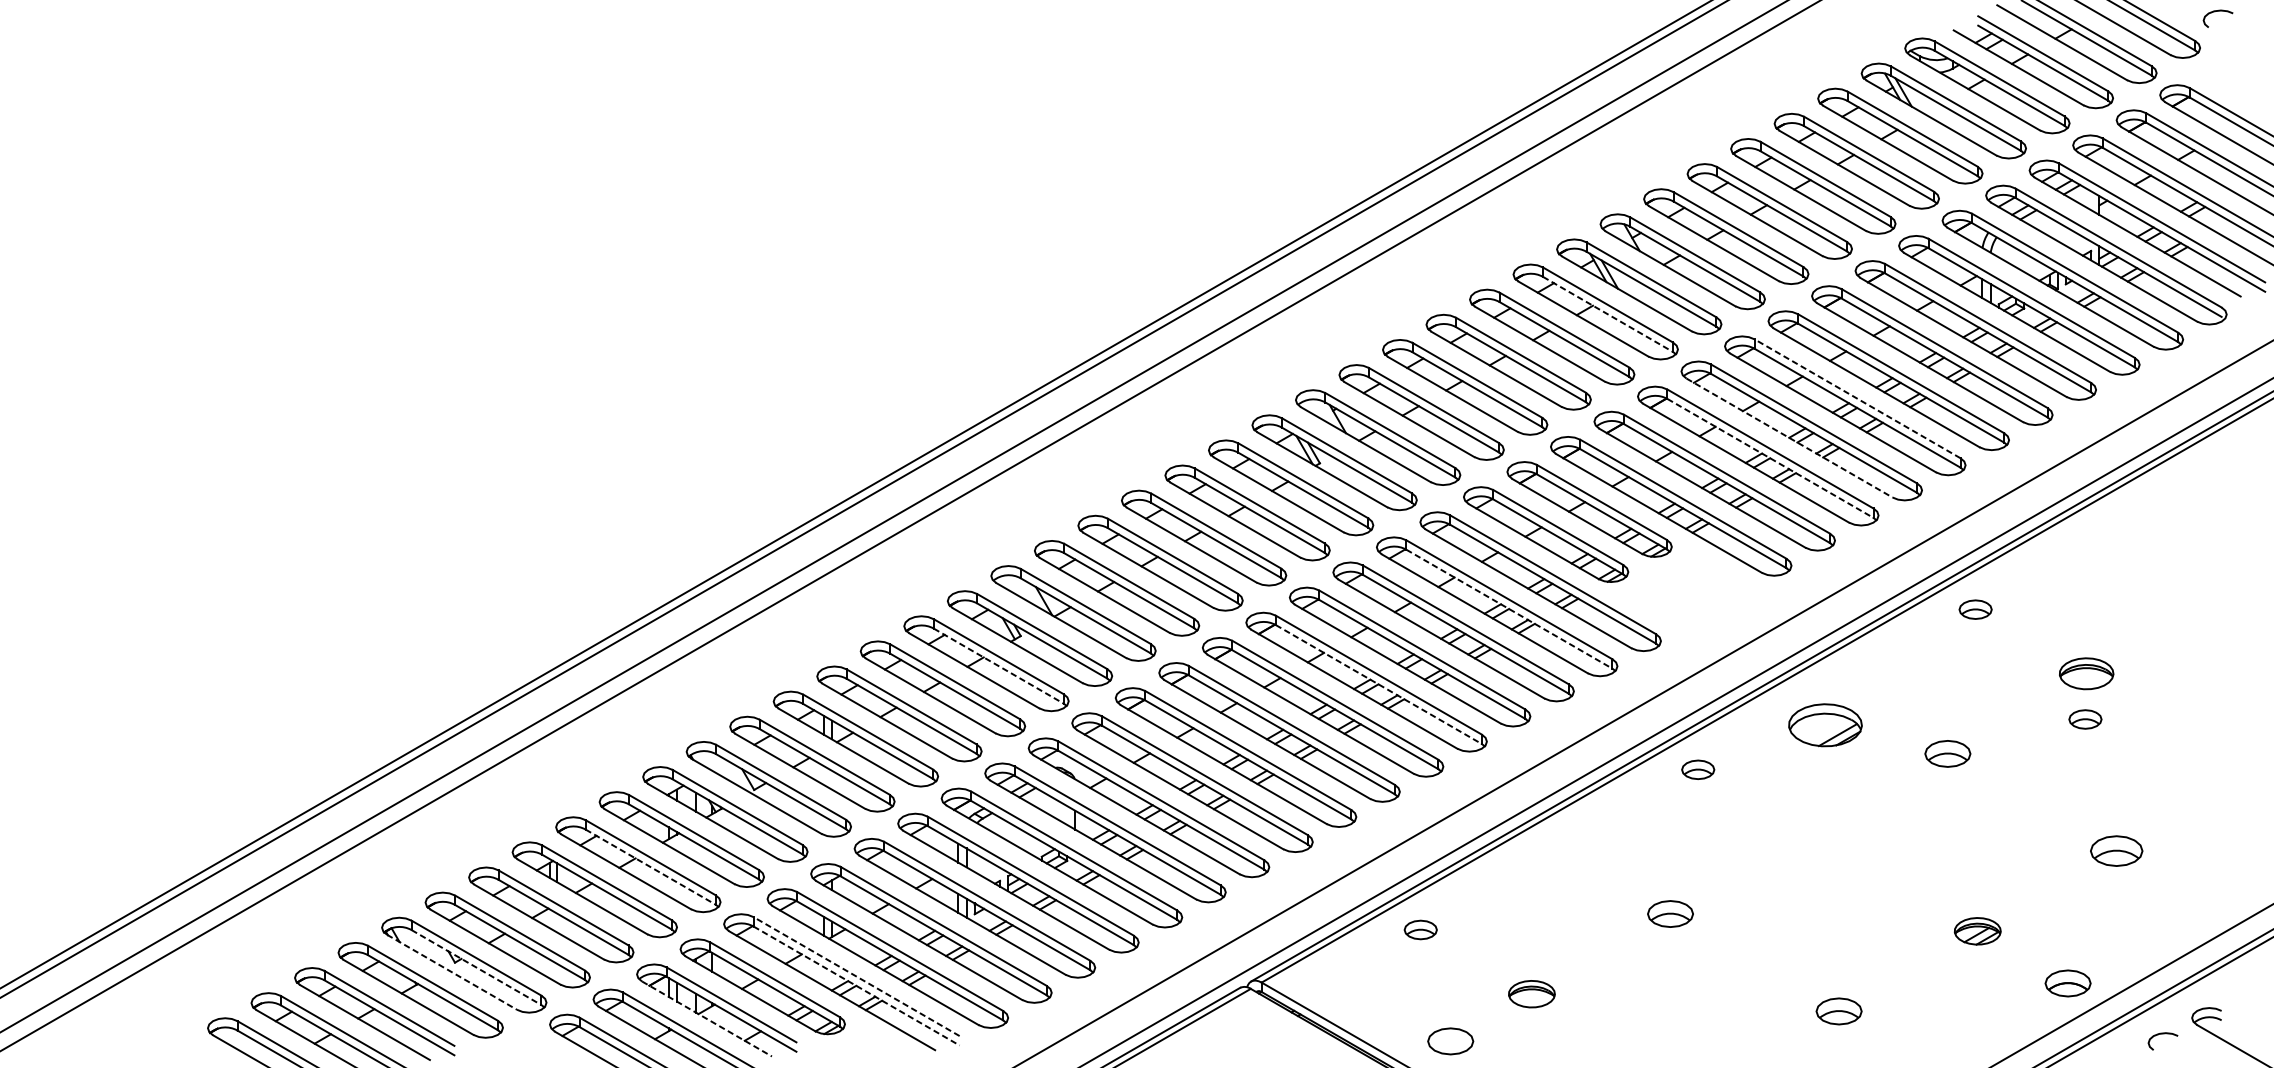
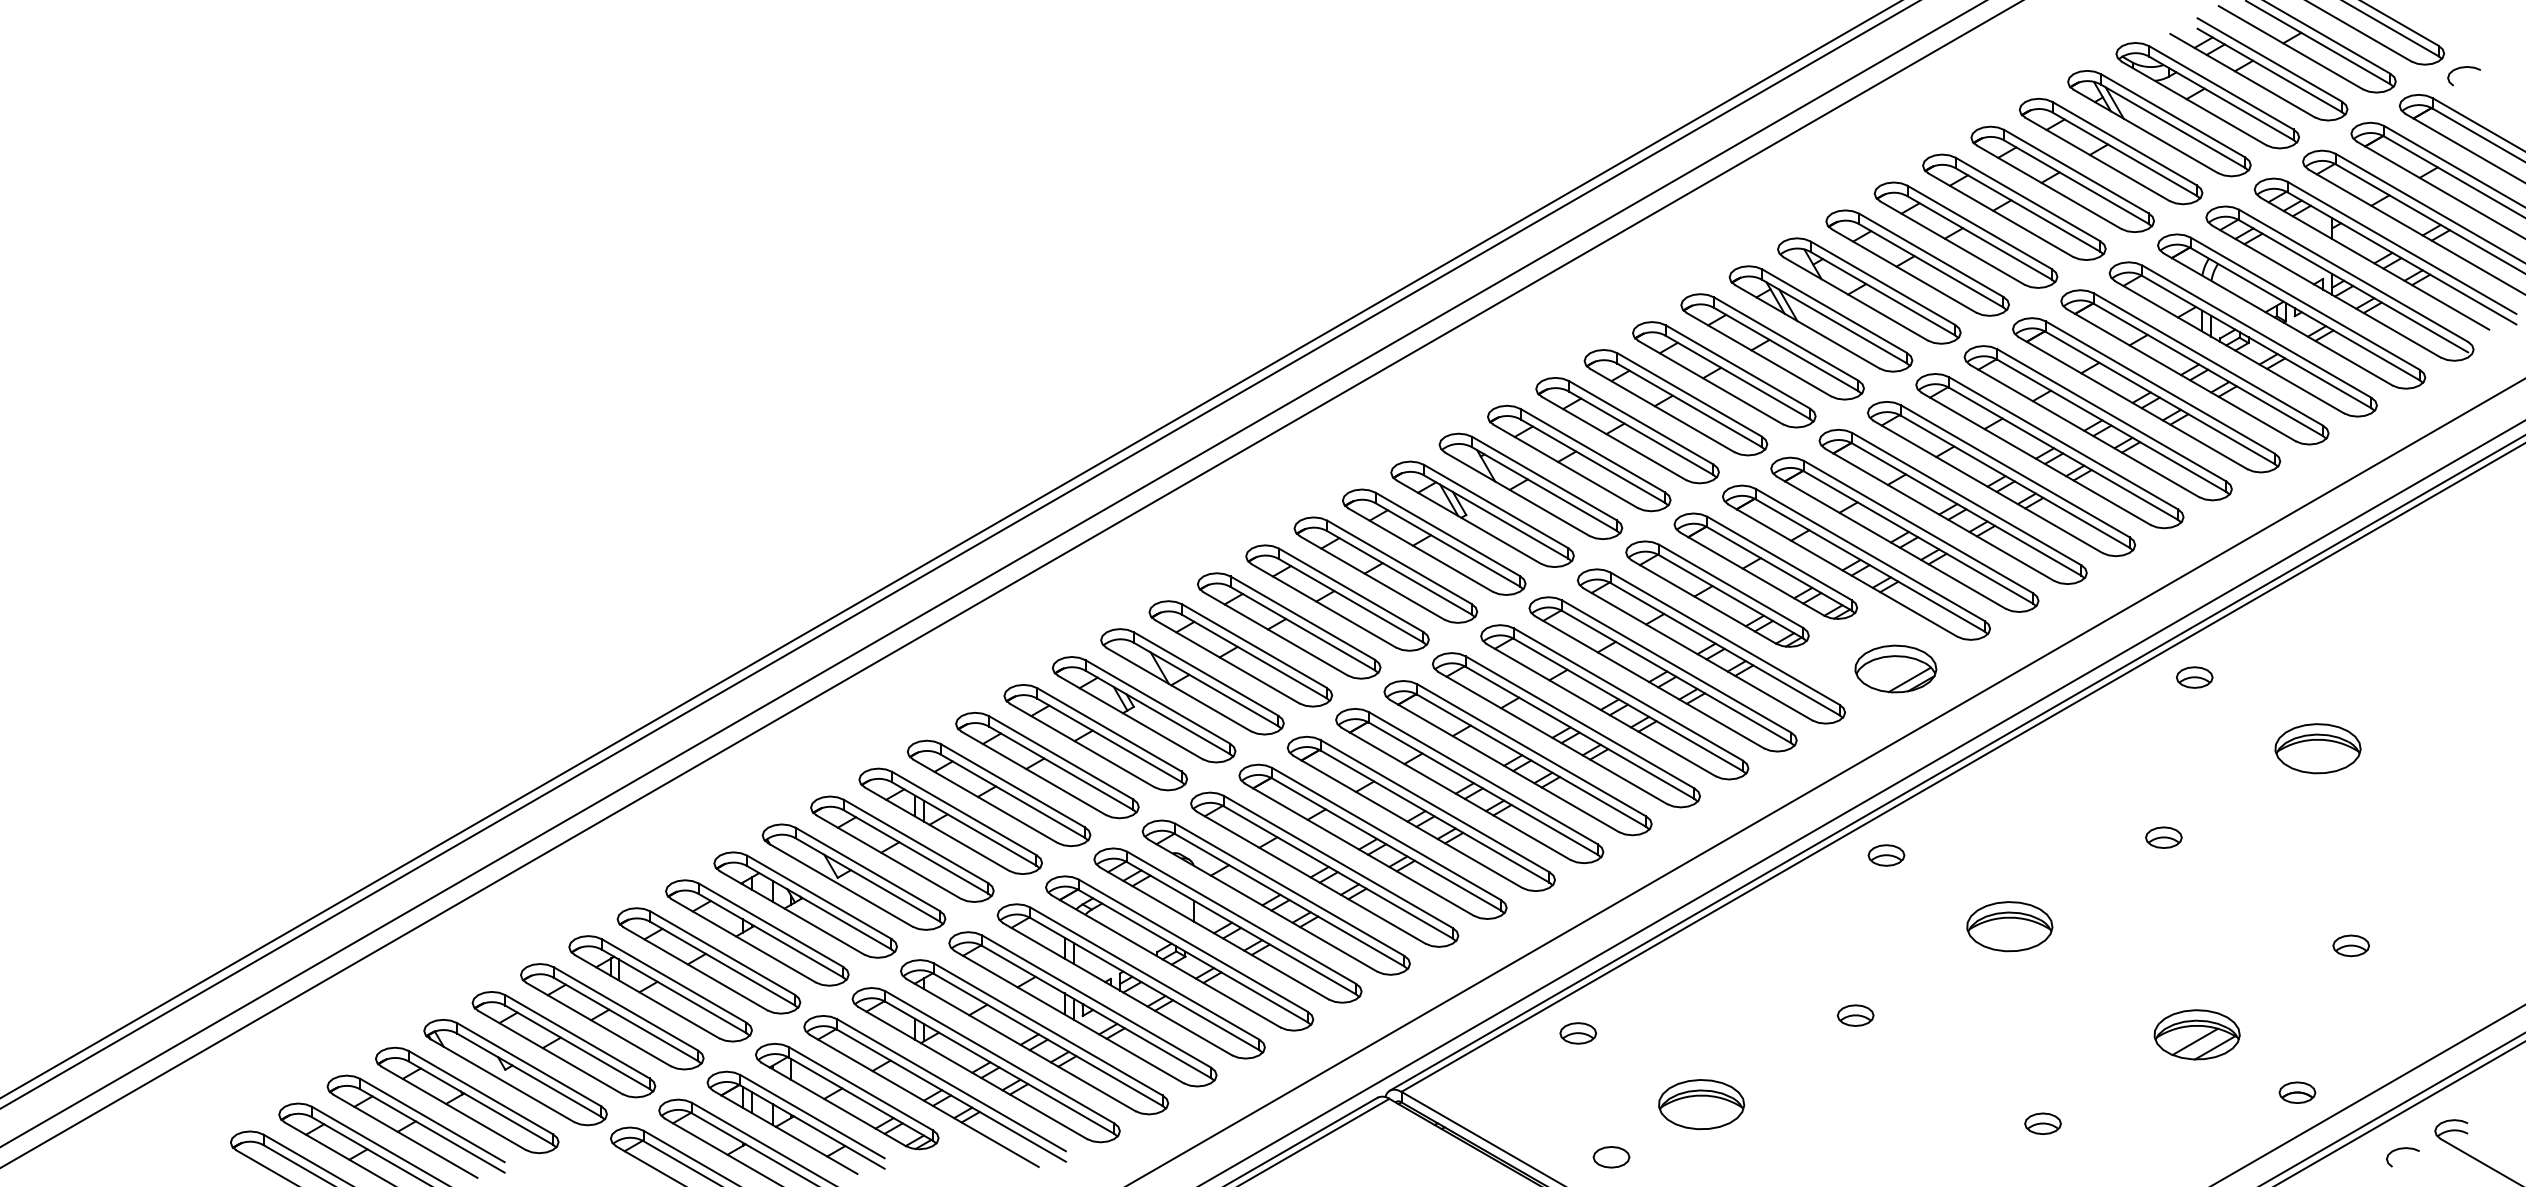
curve: (2217, 11) -> (2463, 68), moved
line: (1608, 314) -> (1786, 349), dashed -> solid
line: (1857, 398) -> (2063, 443), dashed -> solid
line: (1790, 438) -> (1988, 487), dashed -> solid
line: (1771, 458) -> (1967, 509), dashed -> solid
line: (1510, 609) -> (1677, 677), dashed -> solid
line: (998, 666) -> (1109, 740), dashed -> solid
part: (2086, 673) -> (2317, 748), size x1.43
line: (1379, 685) -> (1532, 761), dashed -> solid
part: (2085, 719) -> (2316, 799), removed
part: (1825, 724) -> (1895, 668), moved
part: (1947, 753) -> (2163, 837), size x0.71
part: (1808, 833) -> (2009, 926), added
part: (2115, 850) -> (2350, 945), size x0.62
line: (651, 867) -> (723, 963), dashed -> solid
part: (1670, 913) -> (1855, 1015), size x0.71
part: (1977, 930) -> (2196, 1034), size x1.67
line: (476, 967) -> (529, 1075), dashed -> solid
line: (452, 972) -> (502, 1080), dashed -> solid
line: (856, 975) -> (951, 1084), dashed -> solid
part: (2068, 983) -> (2297, 1092), size x0.71
line: (856, 985) -> (951, 1095), dashed -> solid
part: (1531, 993) -> (1701, 1104), size x1.67
part: (1838, 1011) -> (2042, 1123), size x0.71
line: (707, 1019) -> (785, 1132), dashed -> solid
part: (1450, 1041) -> (1611, 1157), size x0.71

